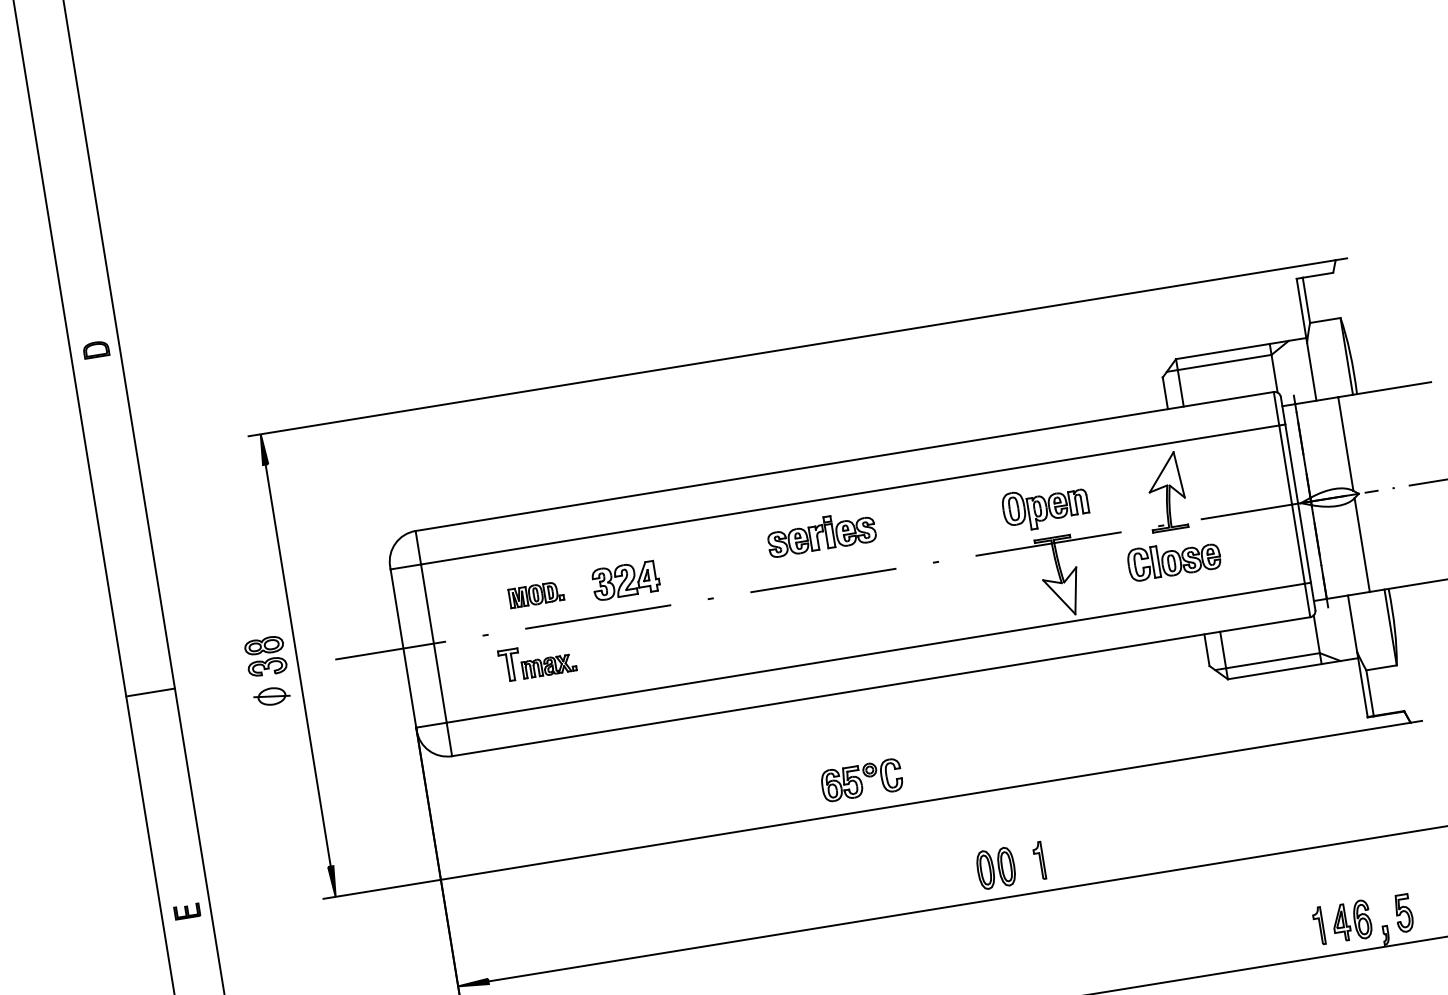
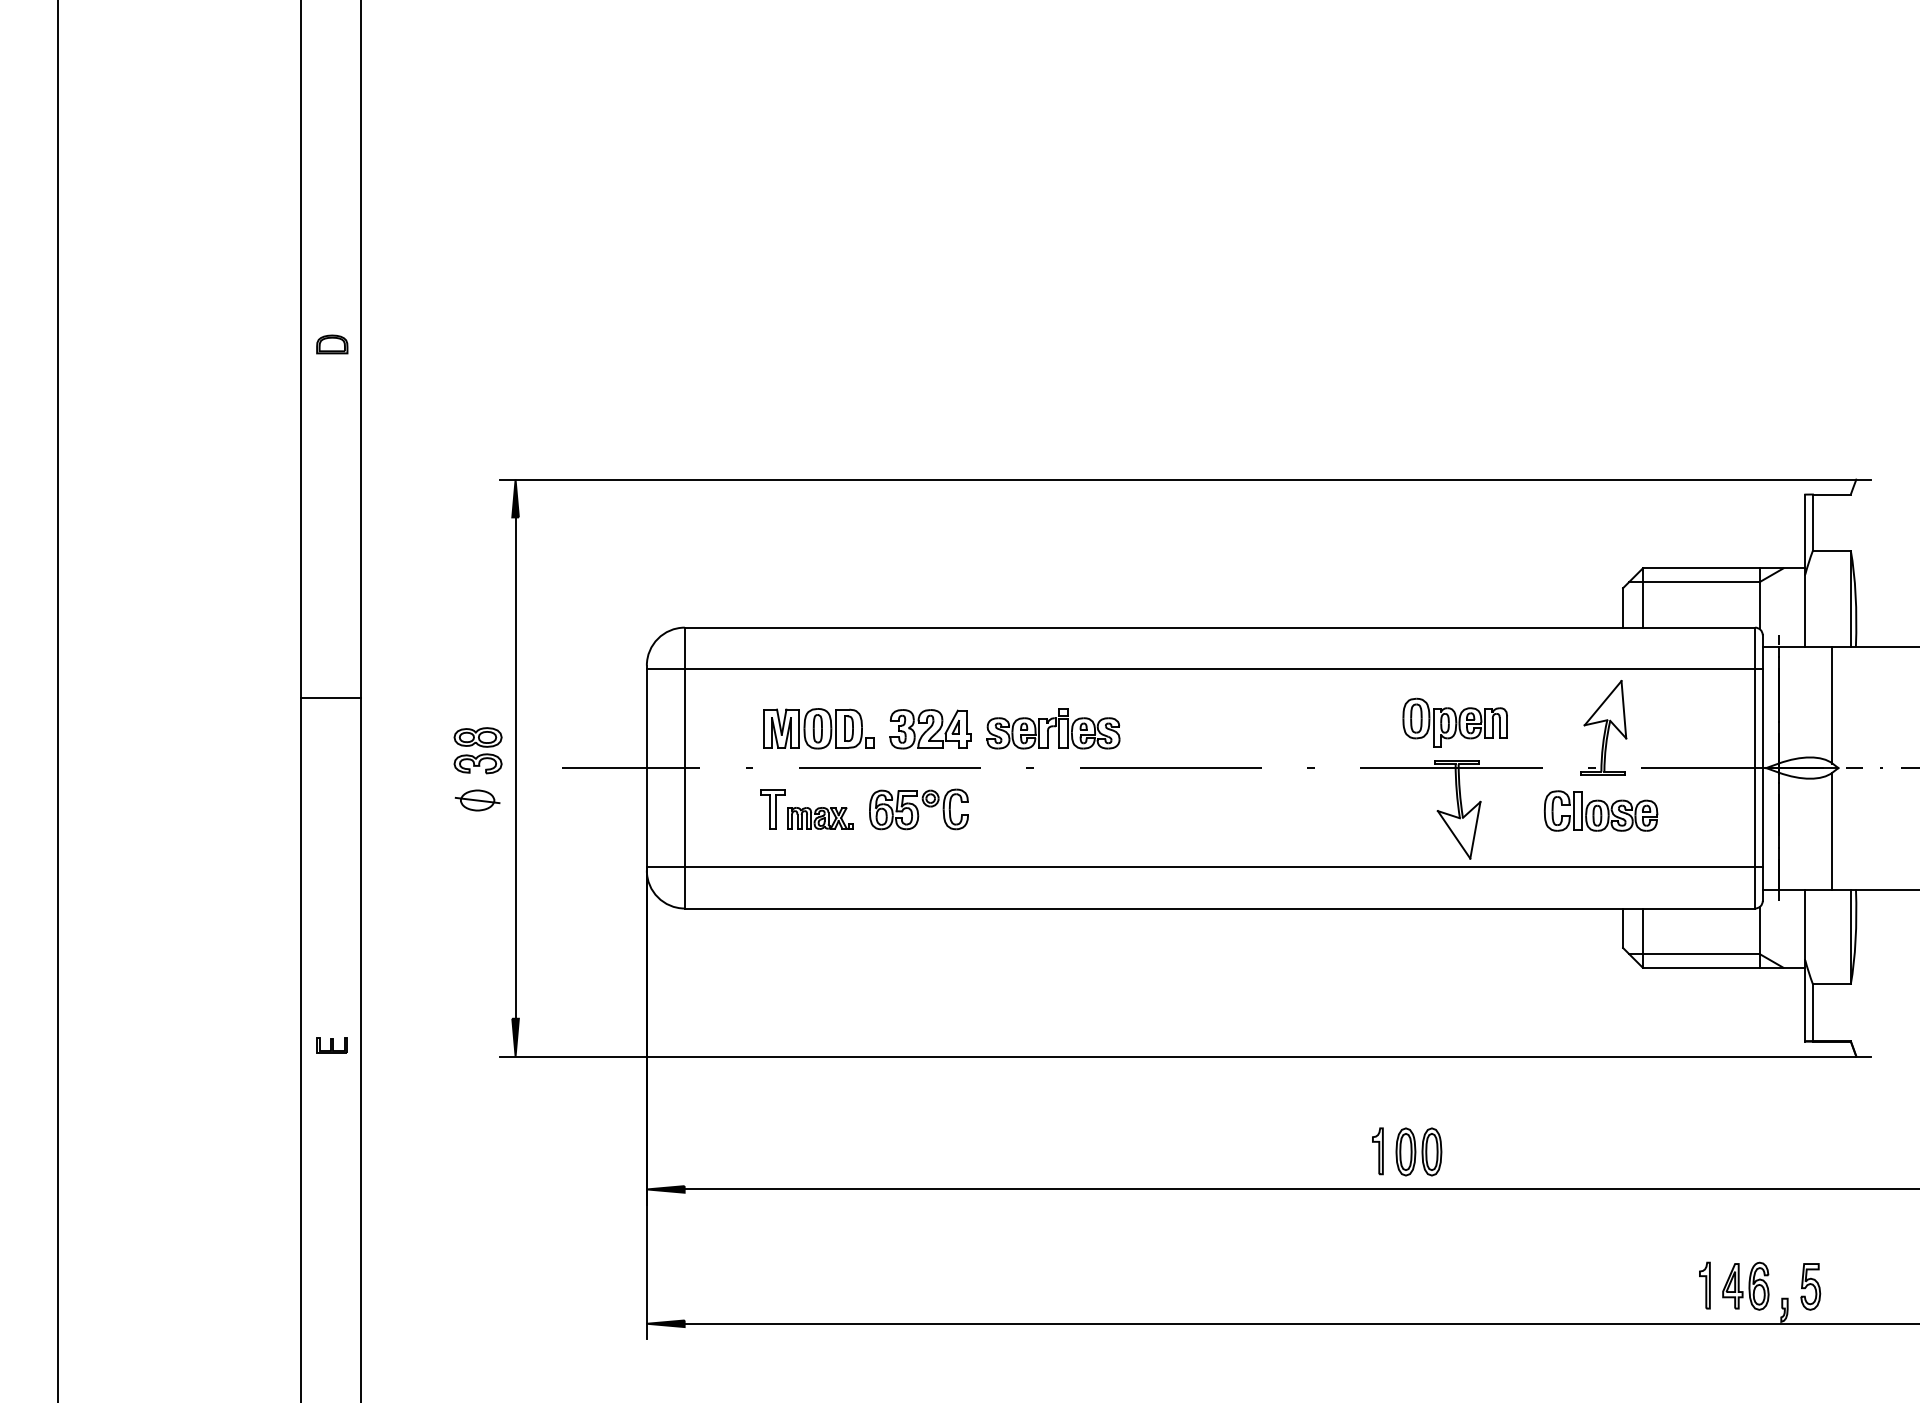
part: (821, 533) -> (1053, 728), moved
part: (535, 594) -> (818, 728), size x1.67
line: (150, 692) -> (330, 697), moved
part: (861, 780) -> (918, 809), moved
part: (995, 868) -> (1418, 1151), moved

